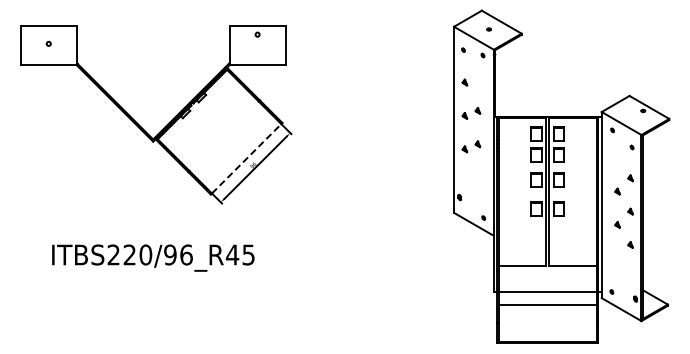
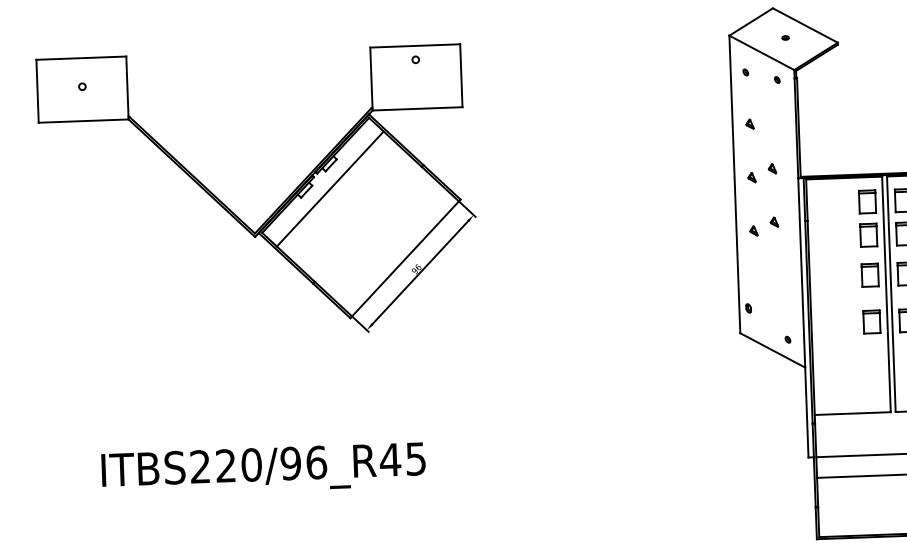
line: (200, 113) -> (329, 189), added
line: (247, 158) -> (406, 258), dashed -> solid
text: (153, 257) -> (264, 468), moved

